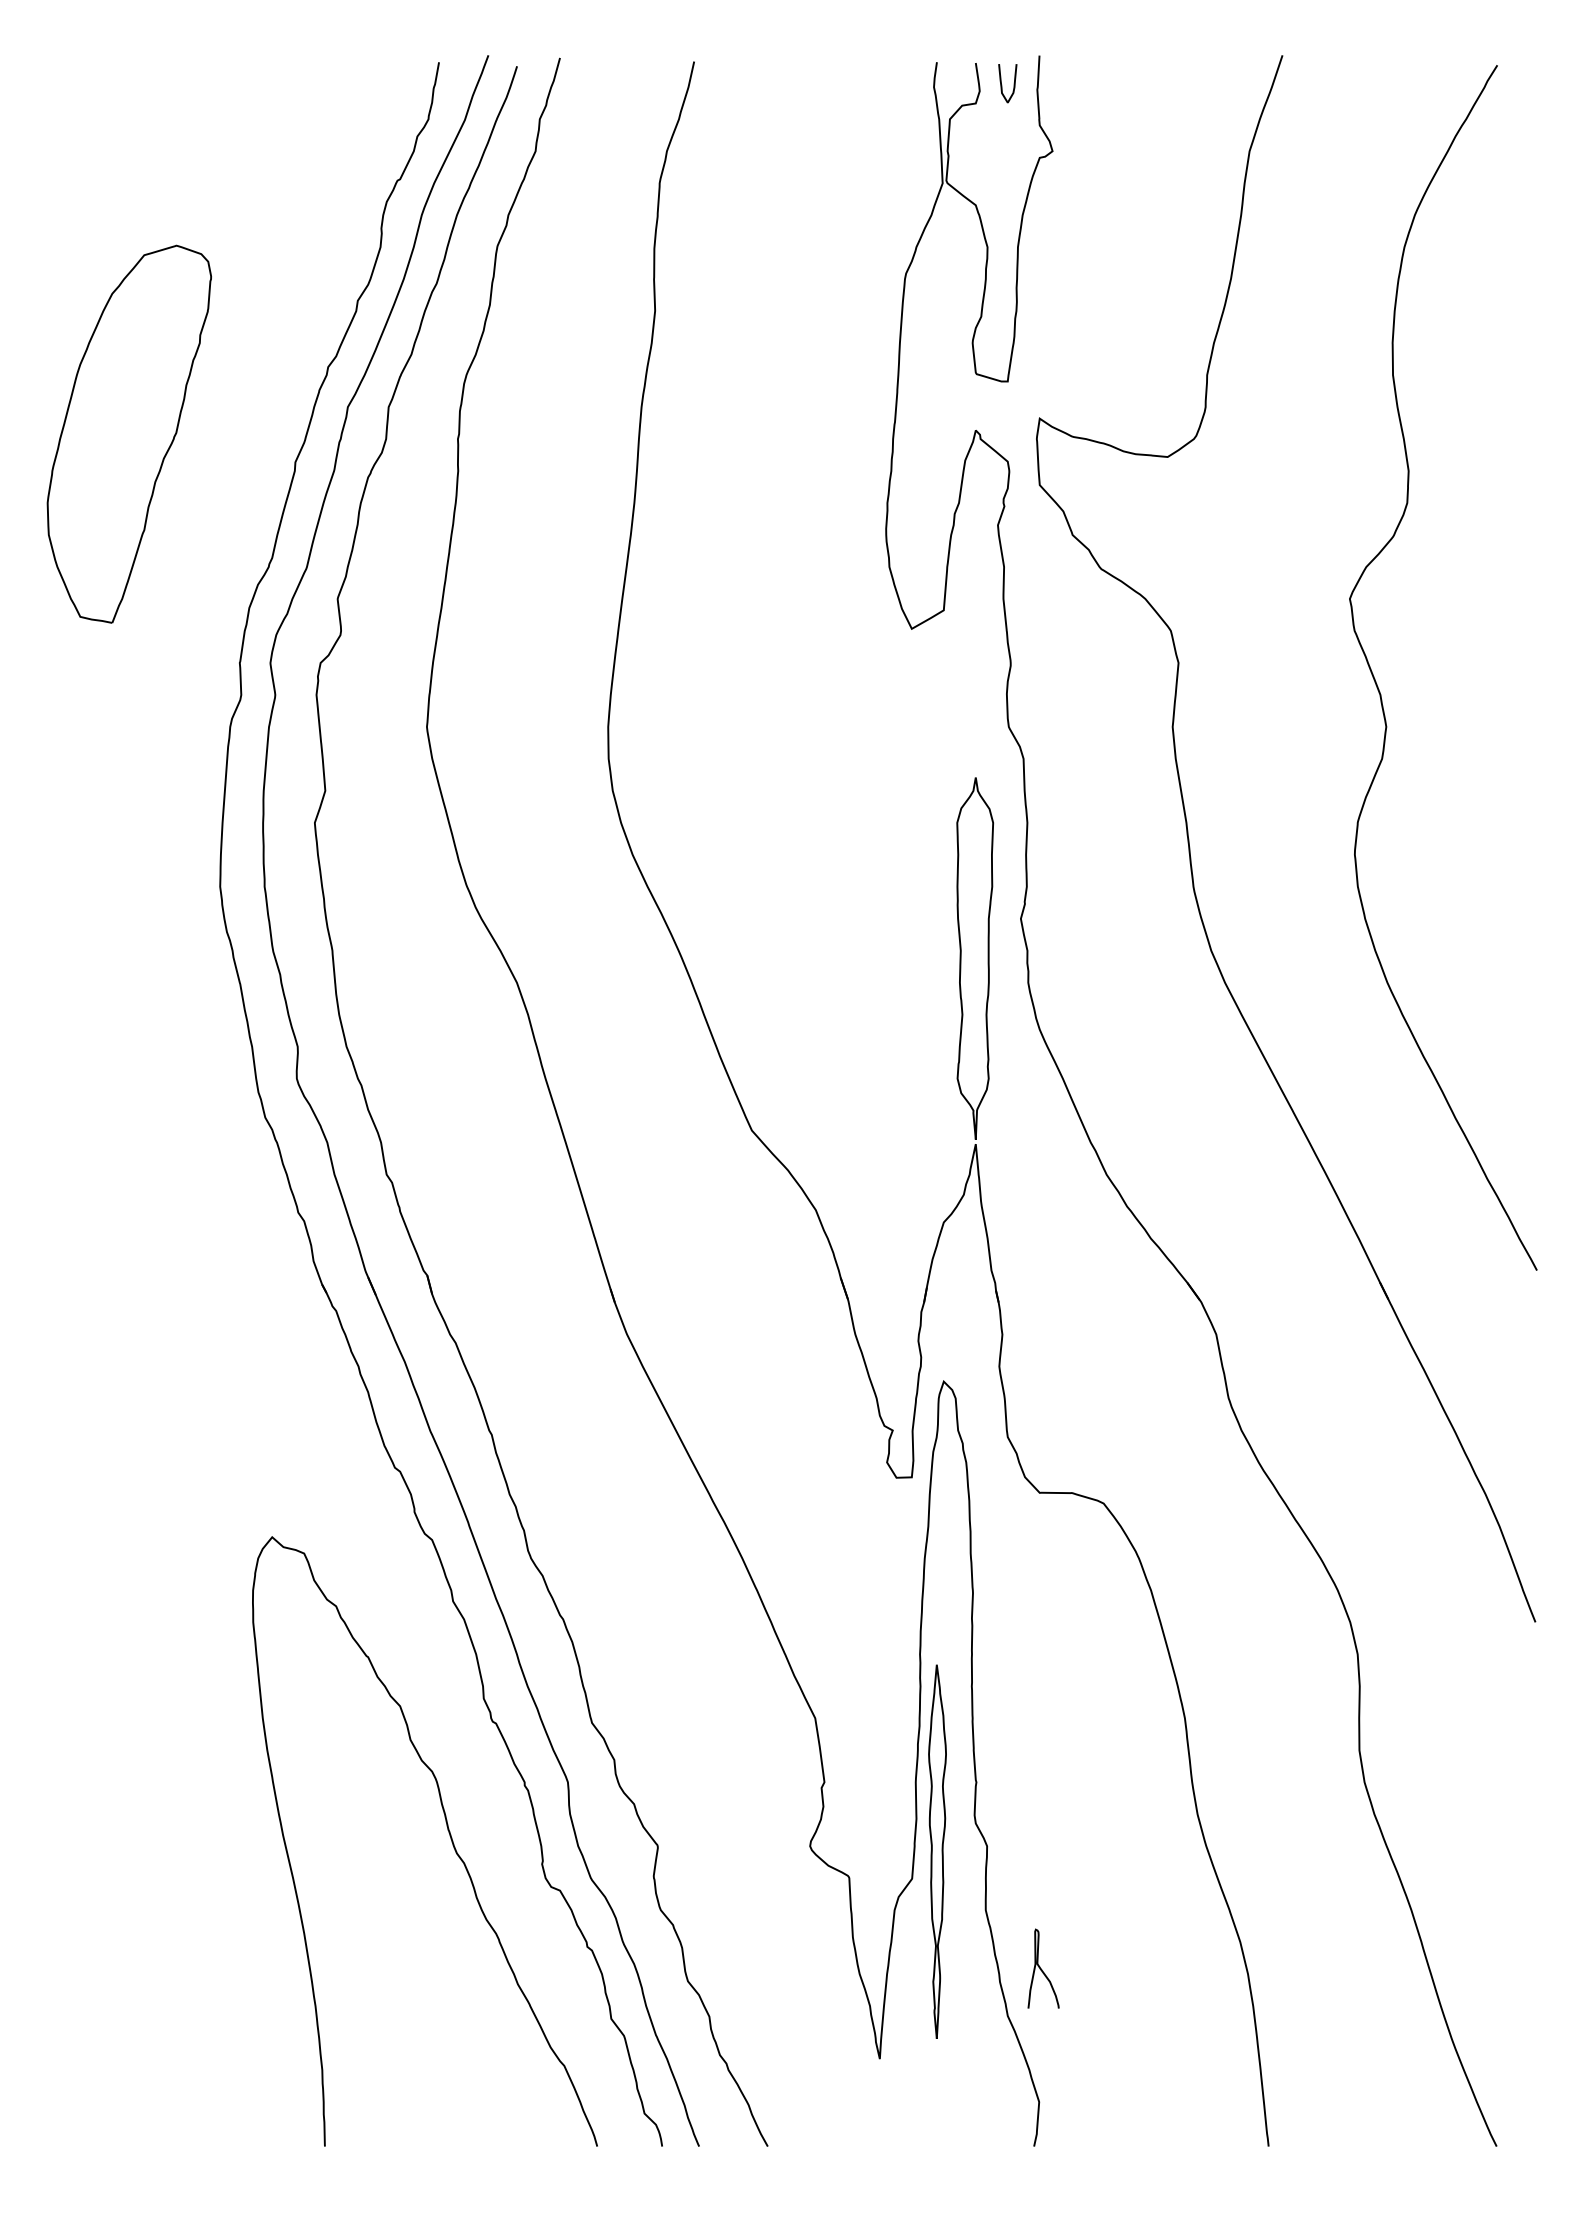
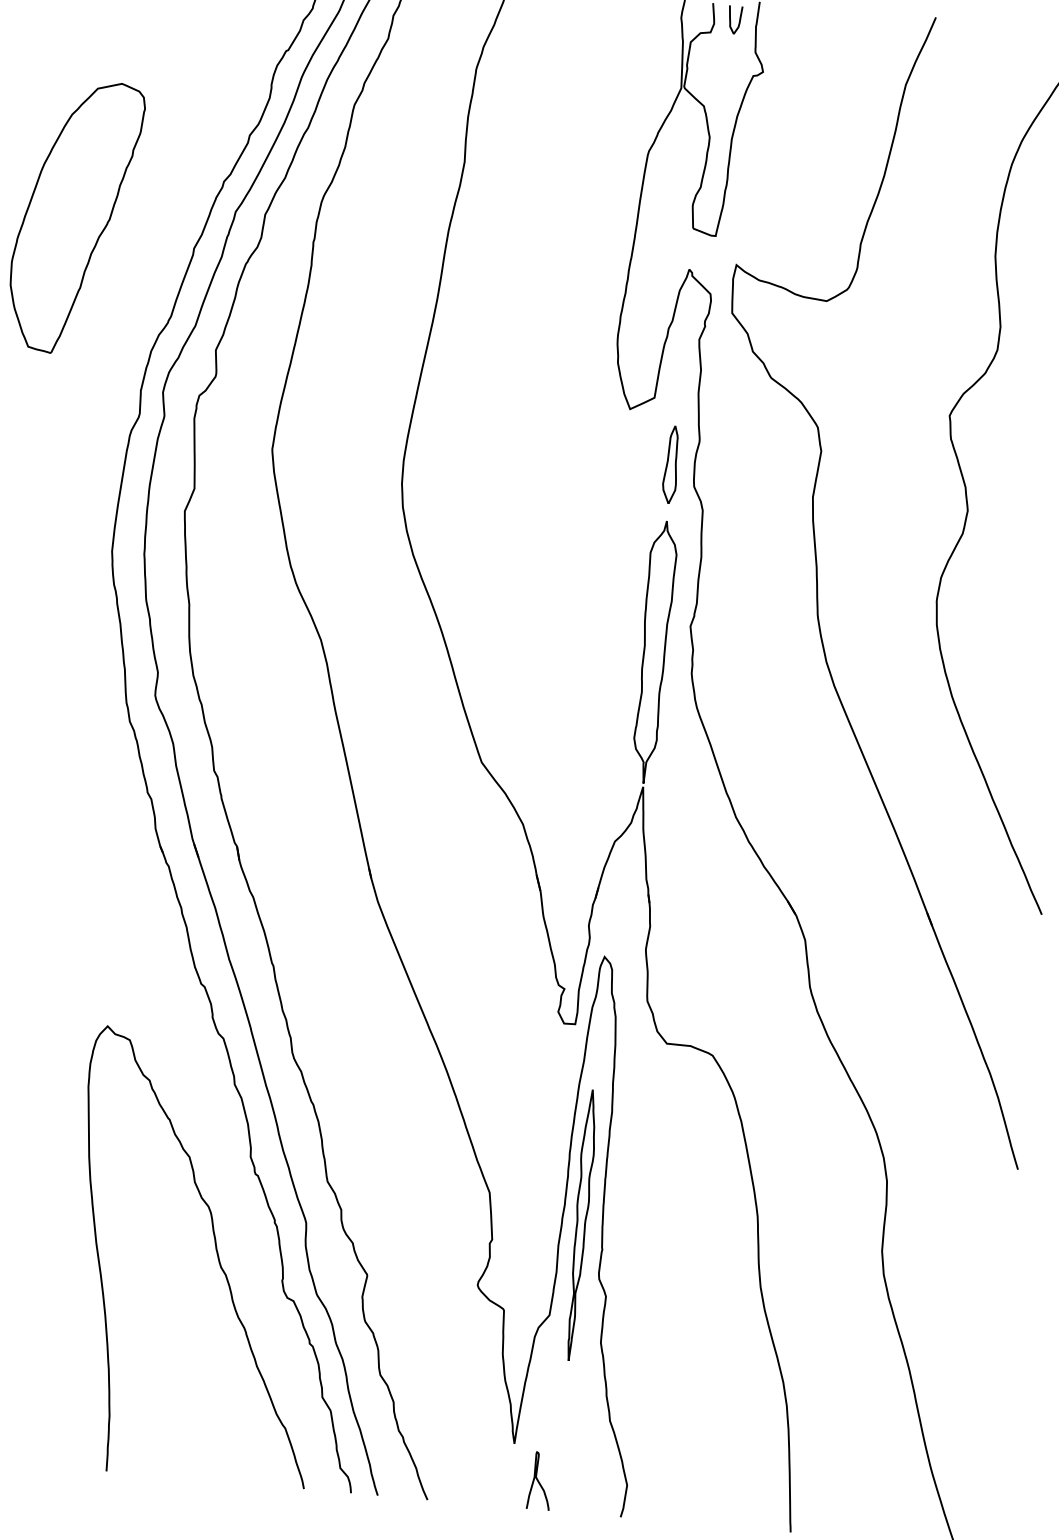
part: (974, 699) -> (671, 464), added
part: (937, 1851) -> (581, 1225), moved
curve: (1042, 1969) -> (539, 1481), moved

